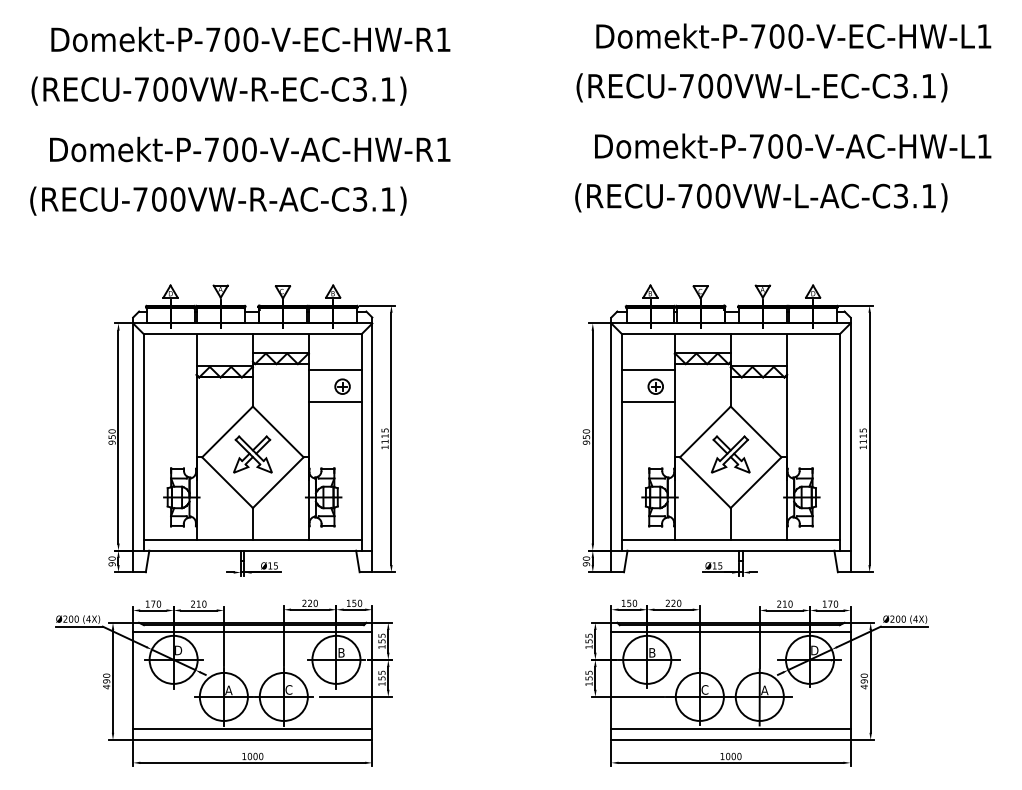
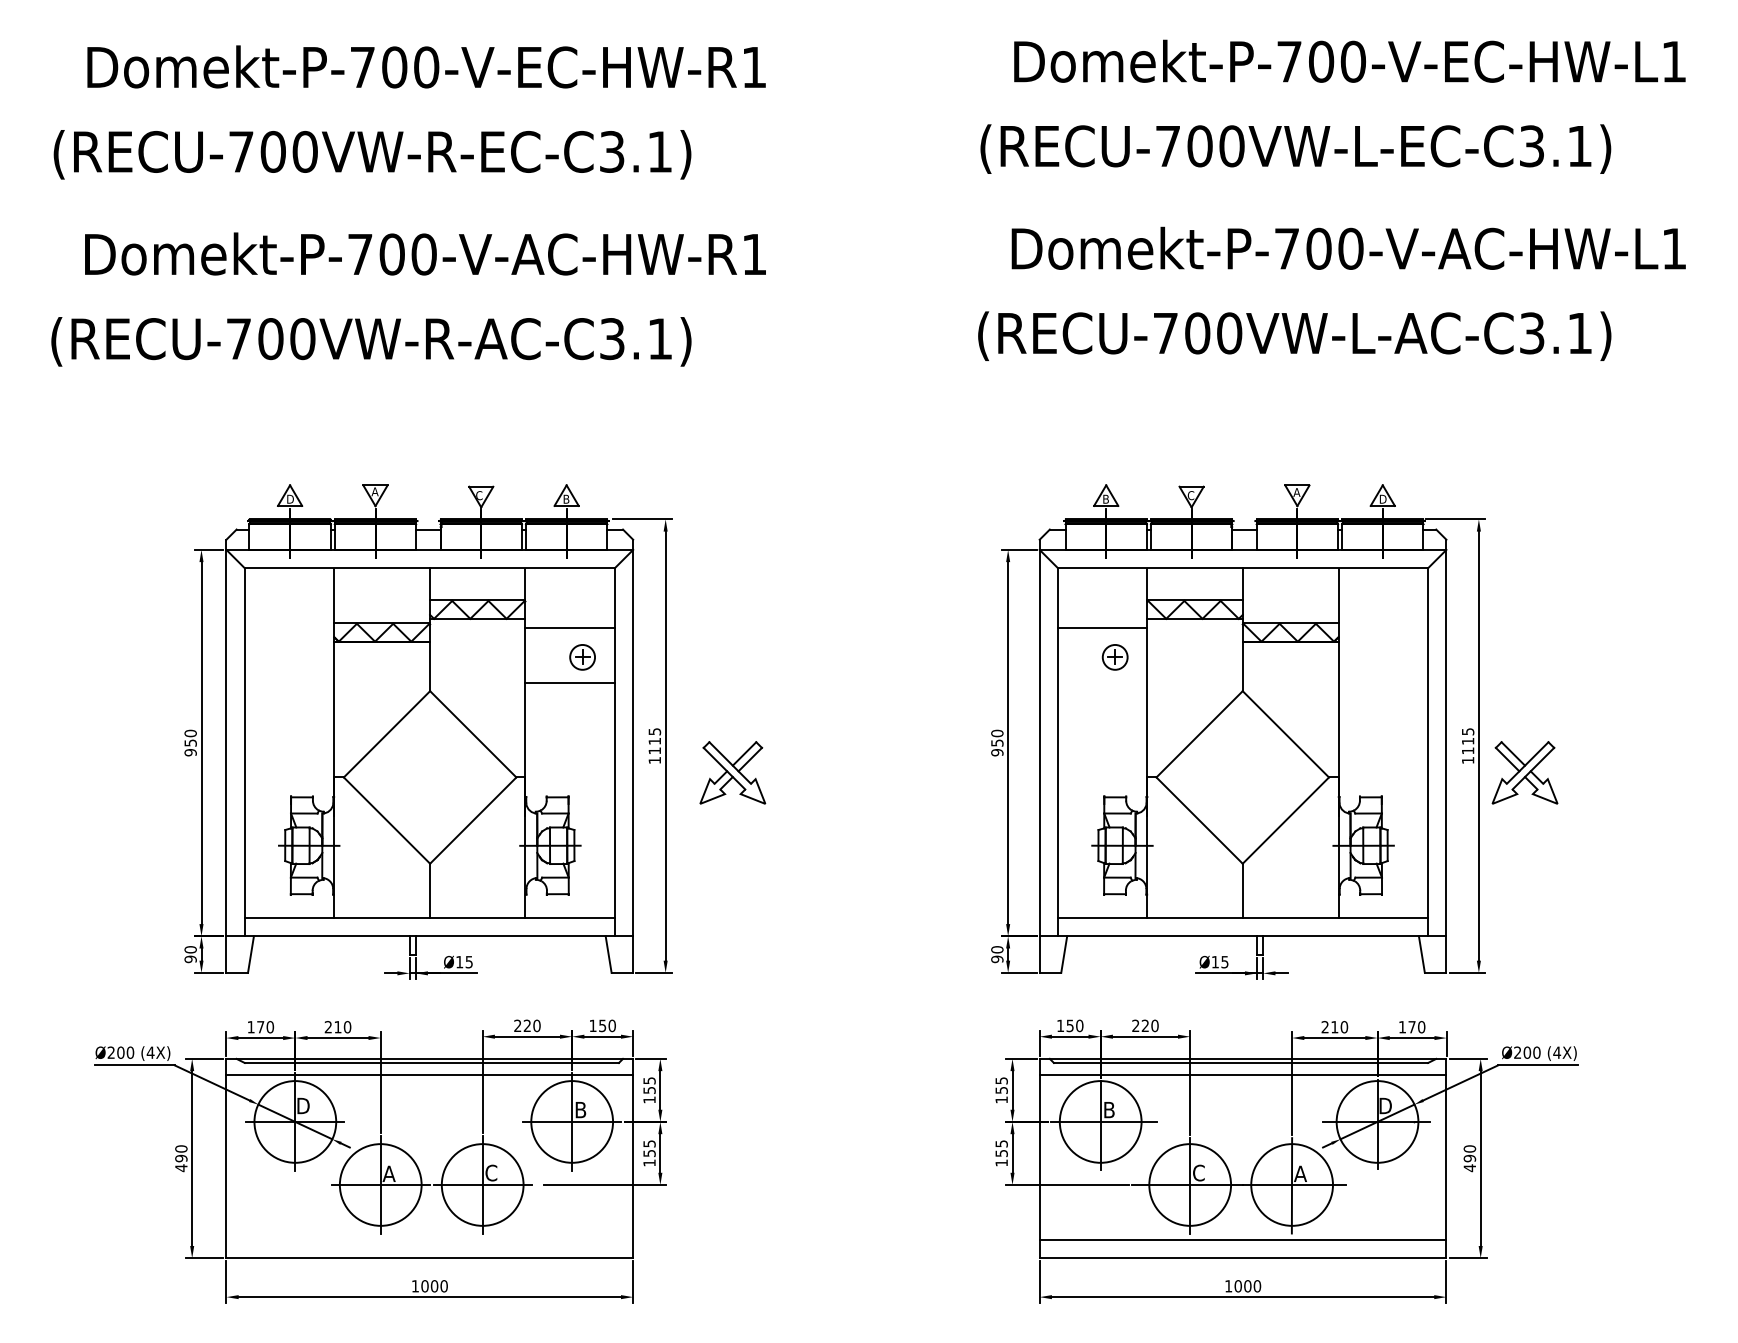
line: (648, 401) -> (1102, 682), removed
part: (252, 454) -> (732, 772), moved
part: (730, 454) -> (1524, 772), moved
line: (252, 729) -> (429, 1240), removed

